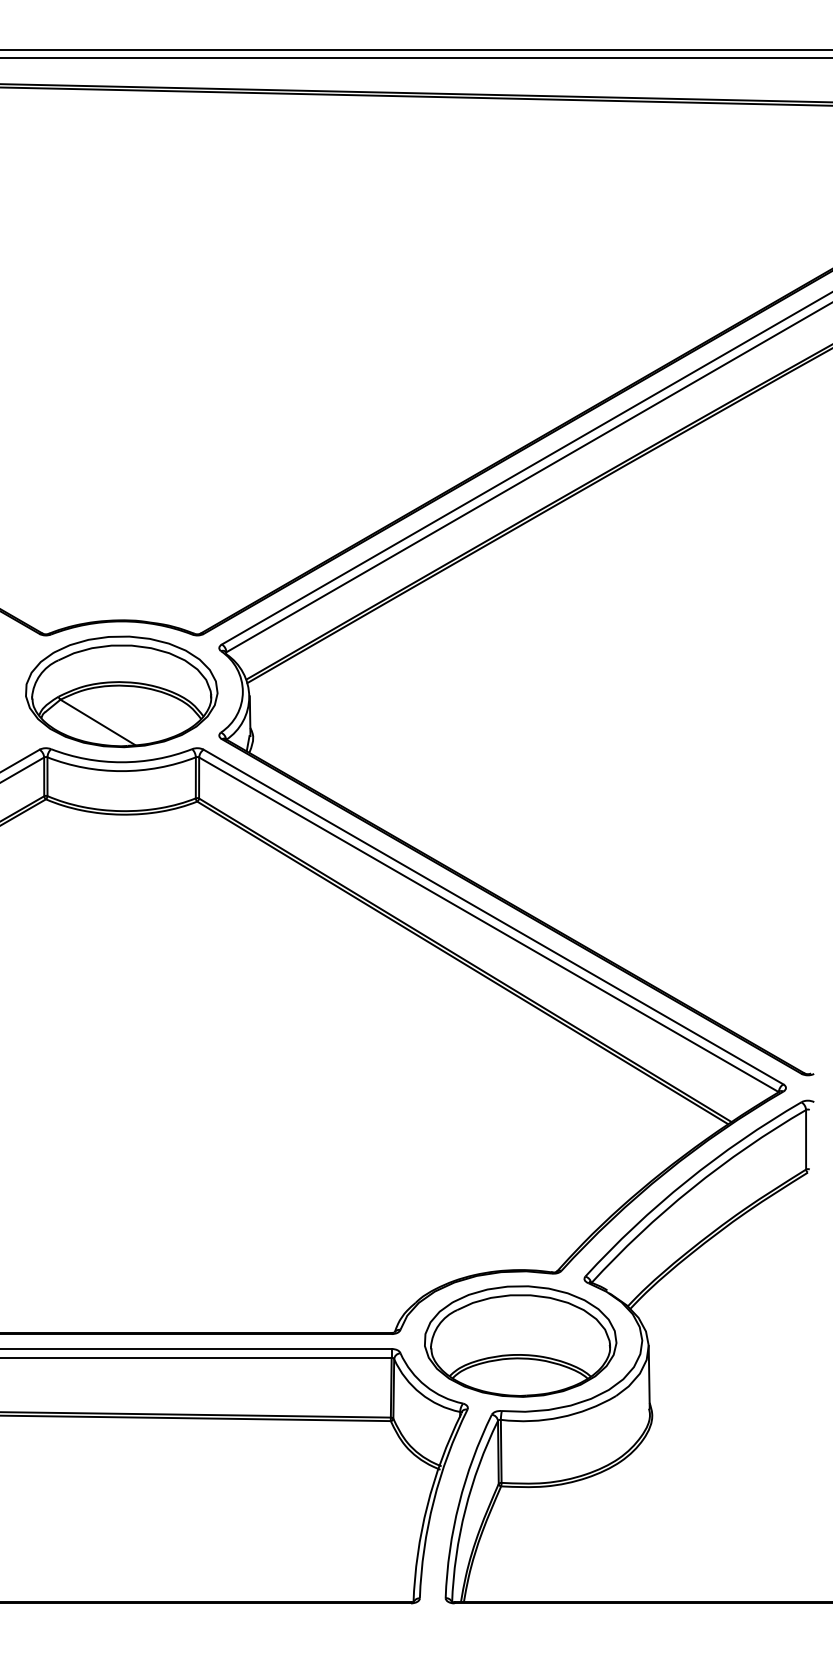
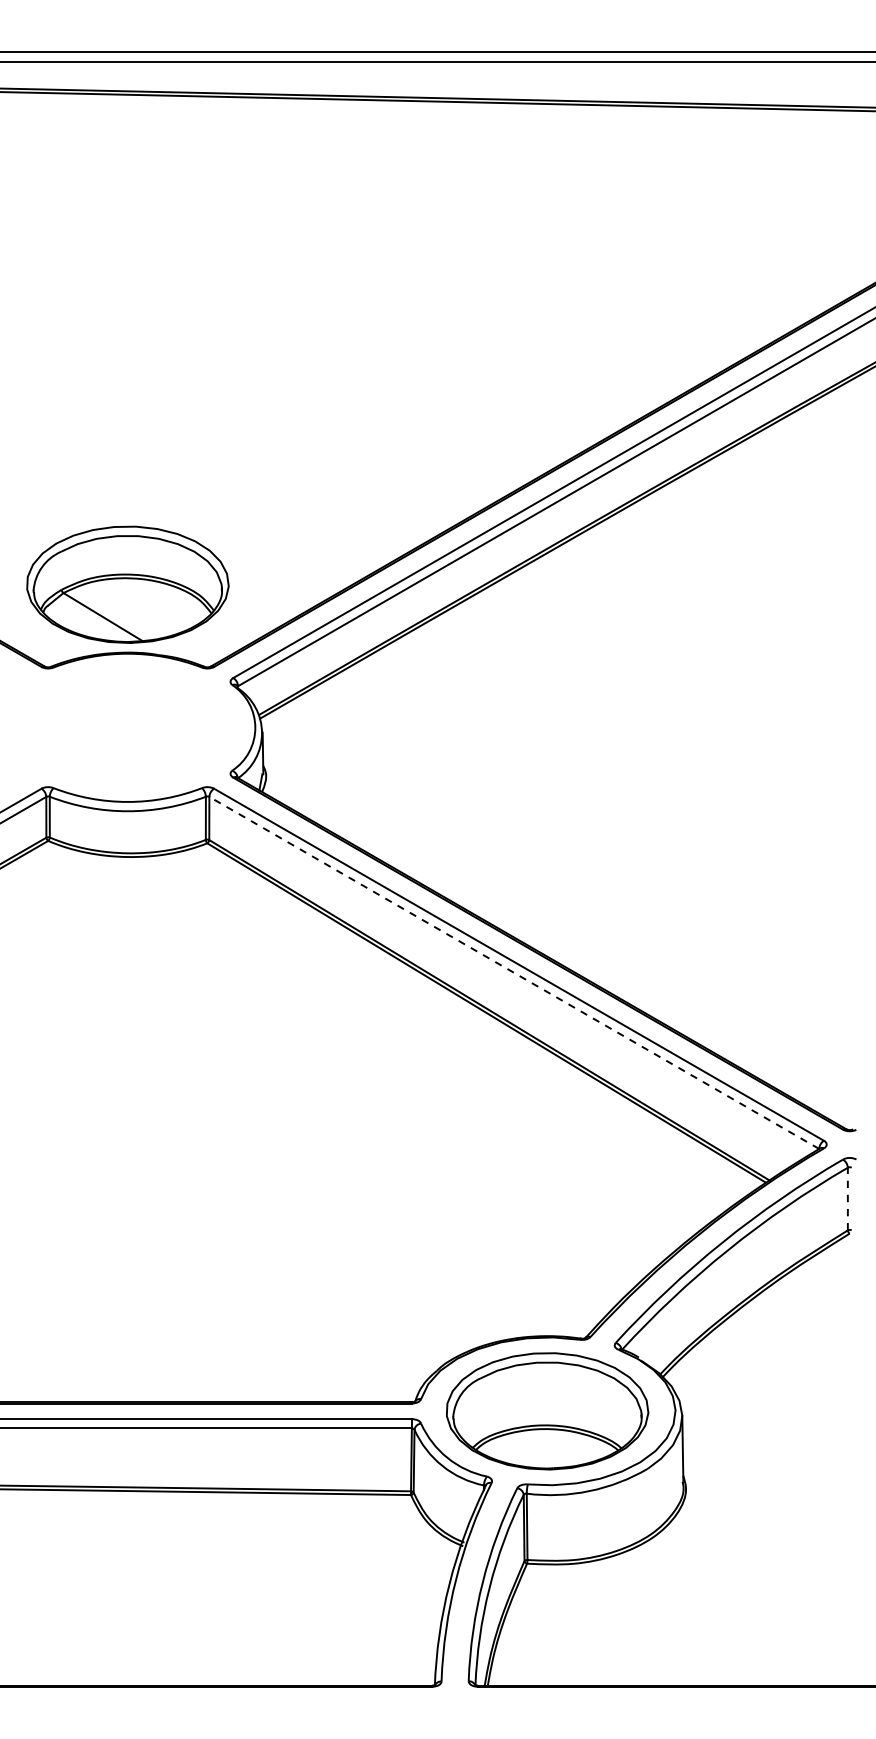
part: (121, 691) -> (127, 584), moved
line: (489, 924) -> (514, 972), solid -> dashed
line: (806, 1139) -> (848, 1198), solid -> dashed

